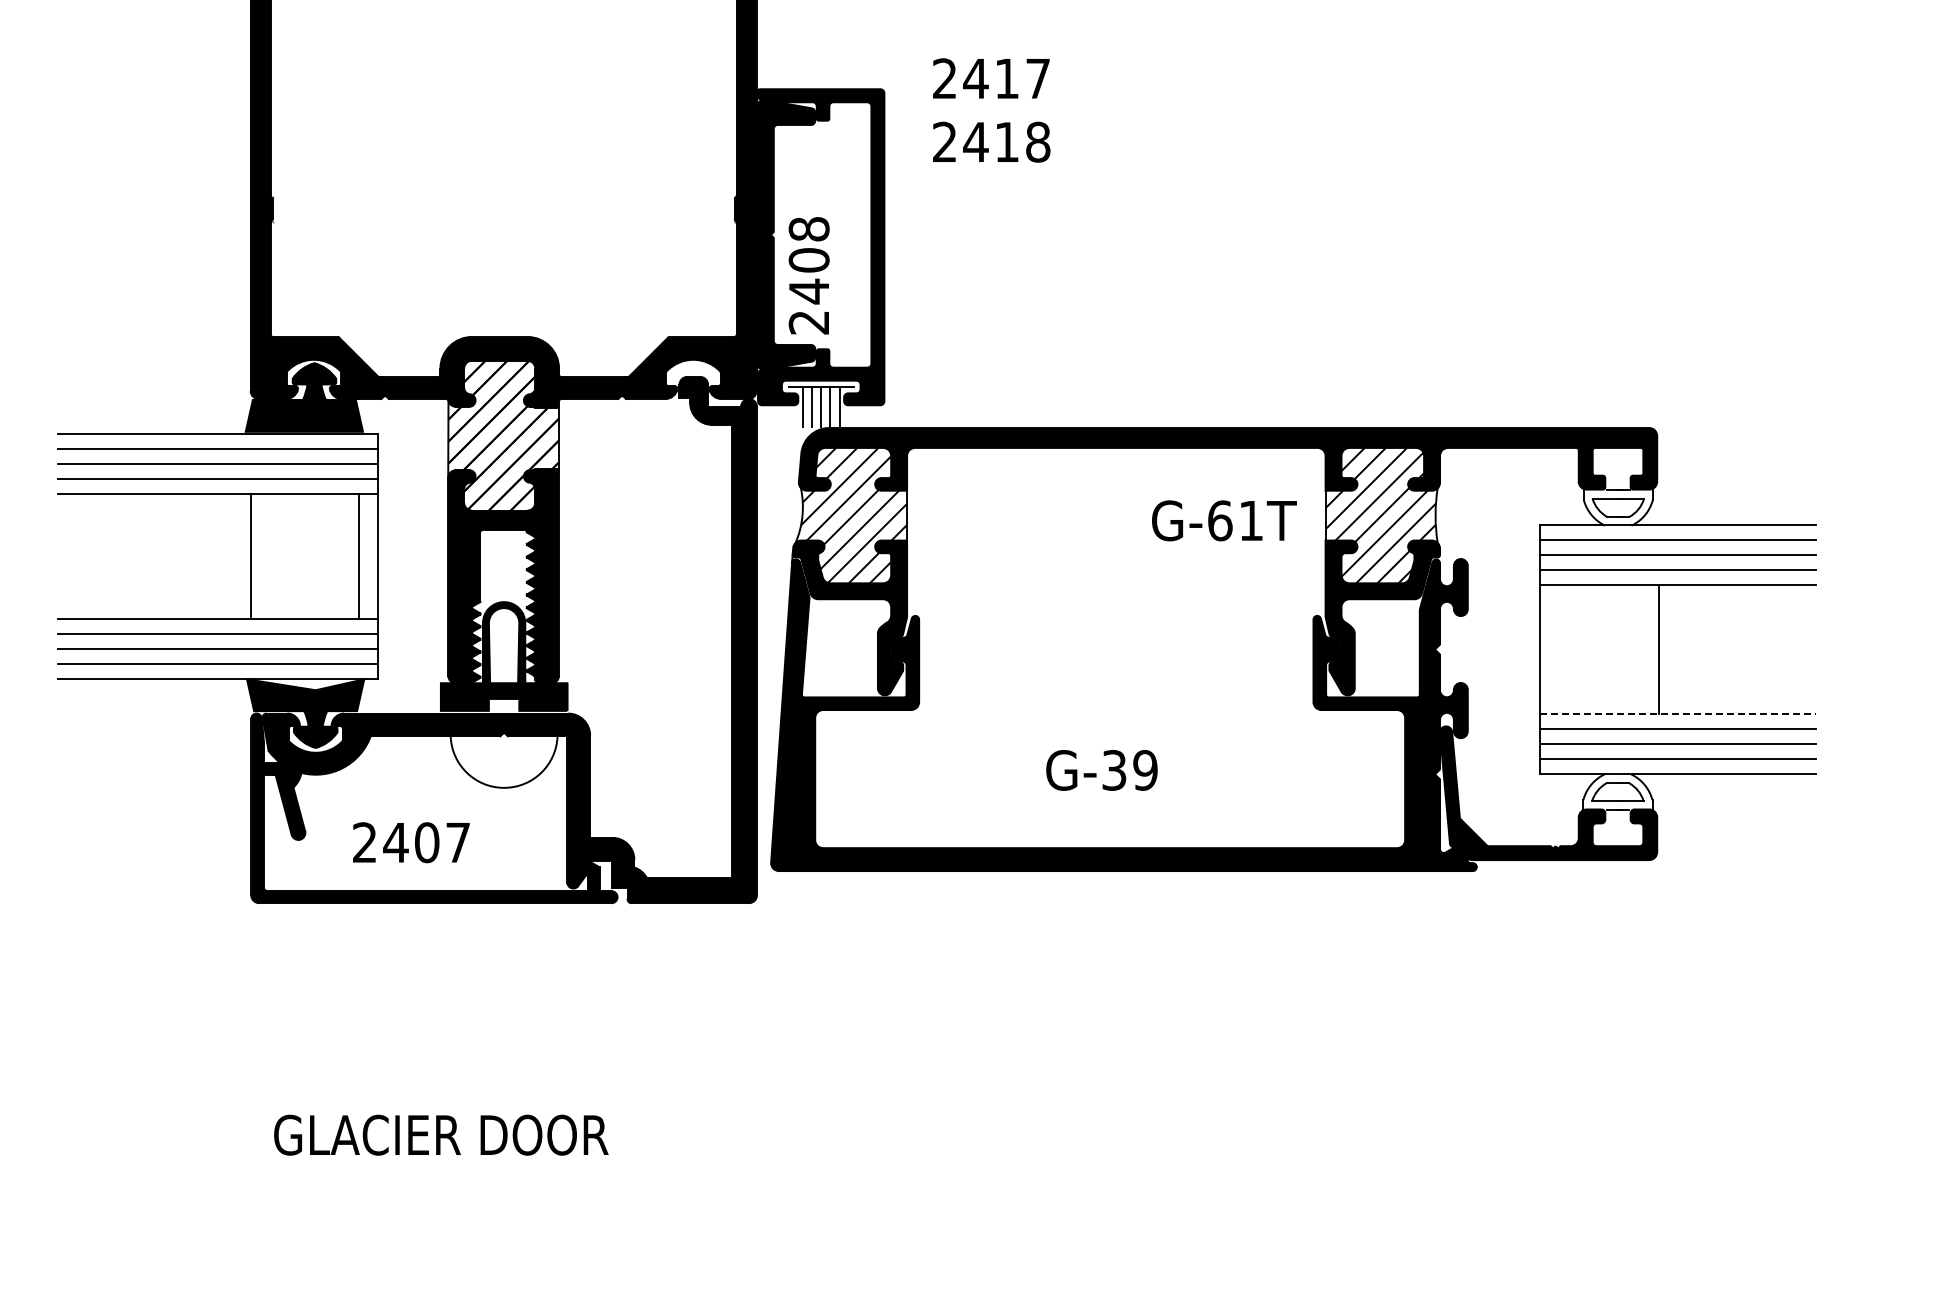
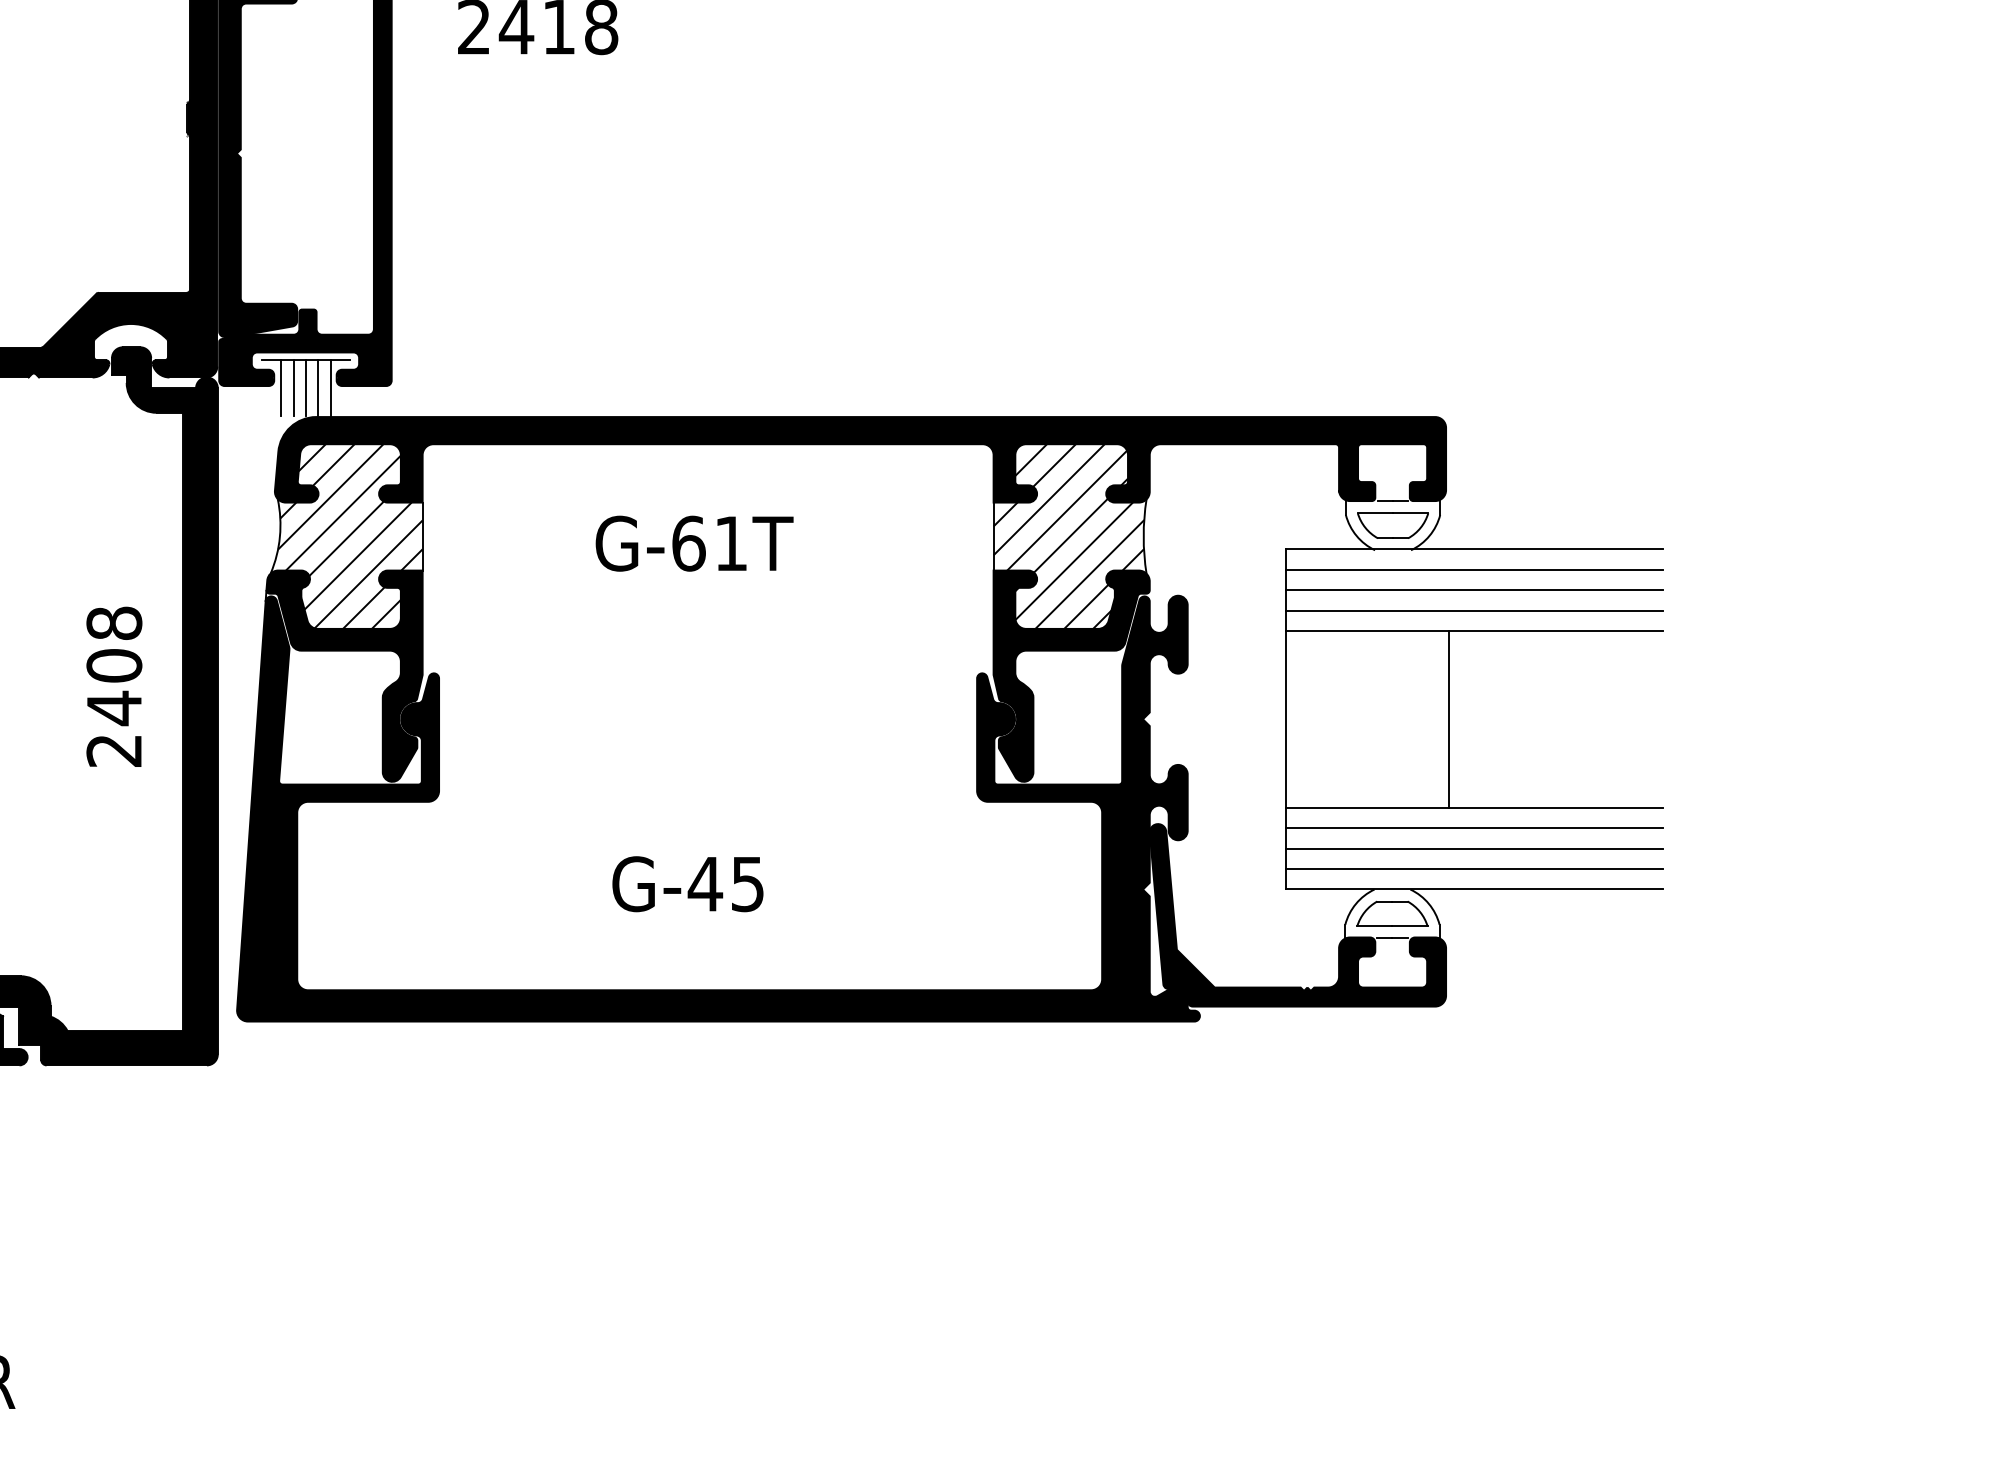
text: (808, 275) -> (113, 686), moved
text: (1224, 520) -> (694, 543), moved
line: (1678, 714) -> (1475, 807), dashed -> solid
text: (1129, 770) -> (726, 884), G-39 -> G-45

